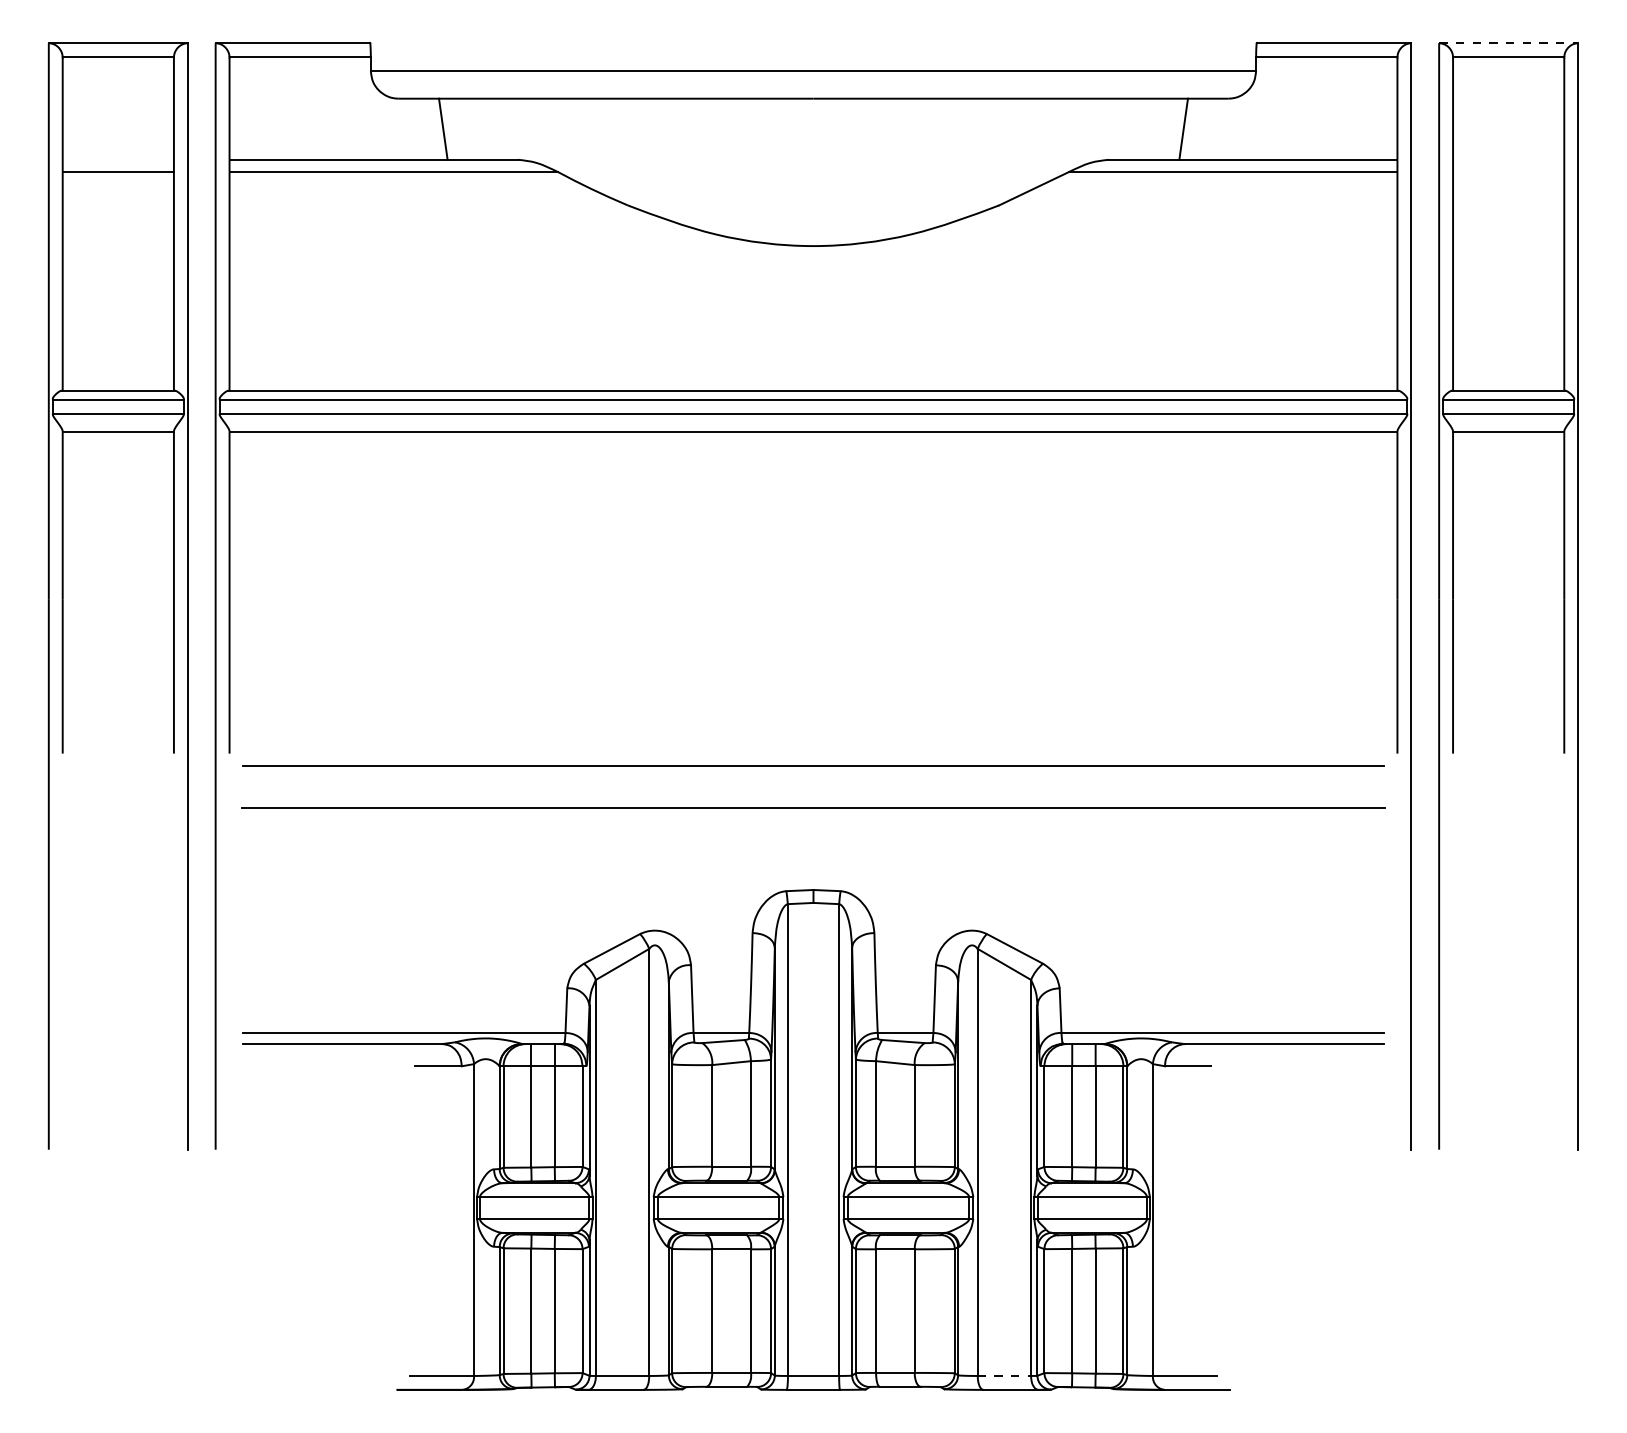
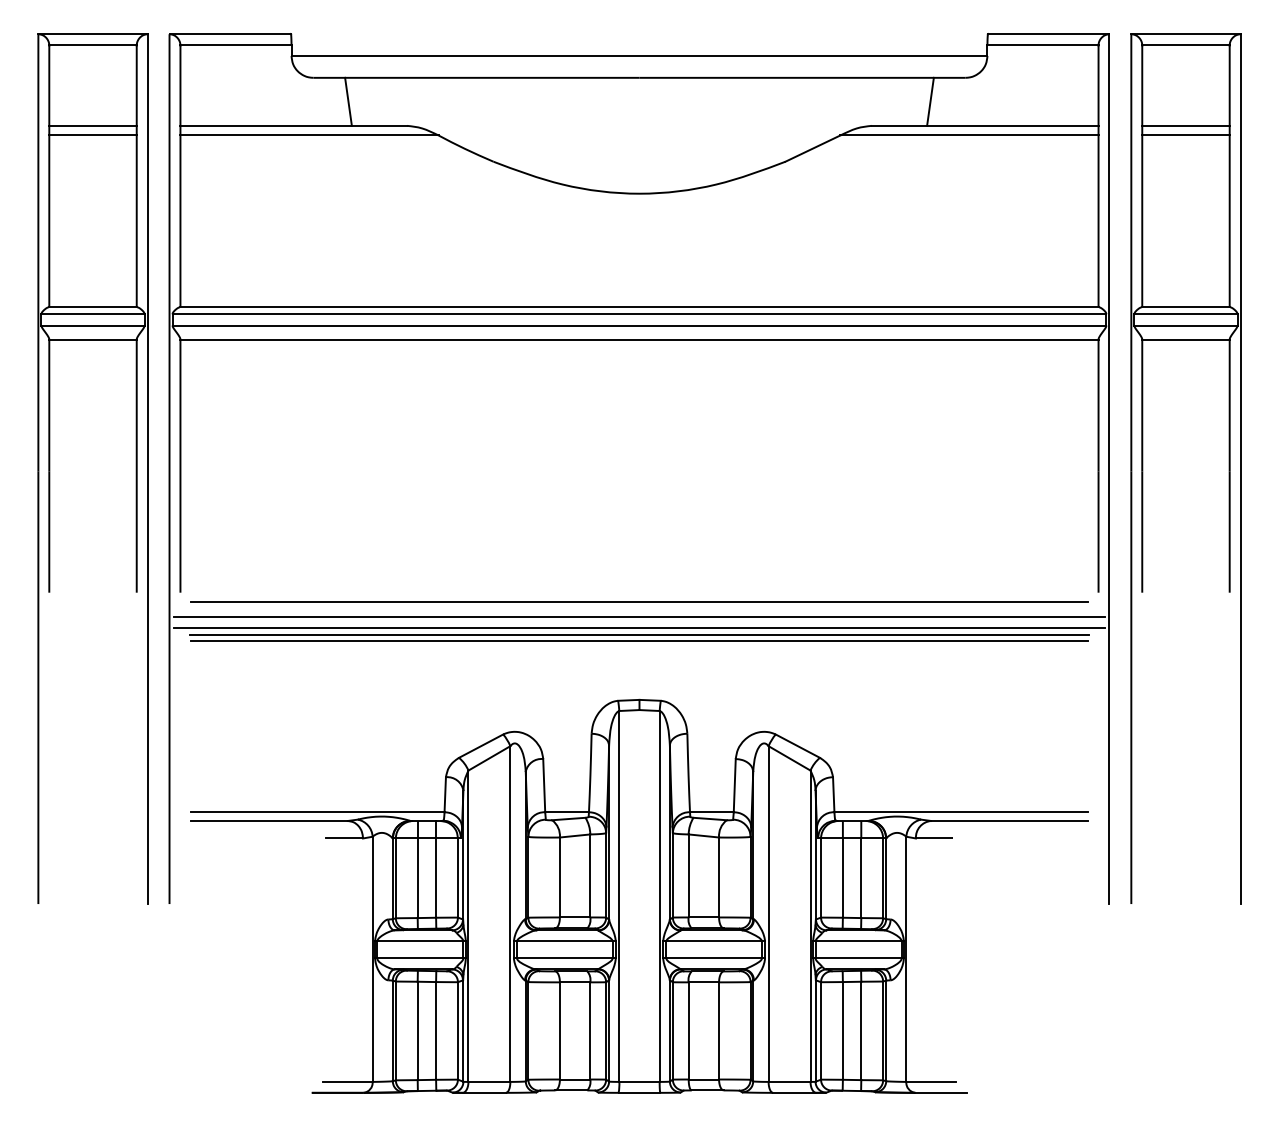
line: (1508, 43) -> (1185, 34), dashed -> solid
line: (117, 159) -> (92, 125), added
line: (1508, 159) -> (1185, 125), added
line: (1508, 172) -> (1185, 135), added
line: (813, 784) -> (639, 616), added
line: (813, 798) -> (639, 627), added
line: (813, 815) -> (639, 641), added
line: (1004, 1375) -> (789, 1081), dashed -> solid

